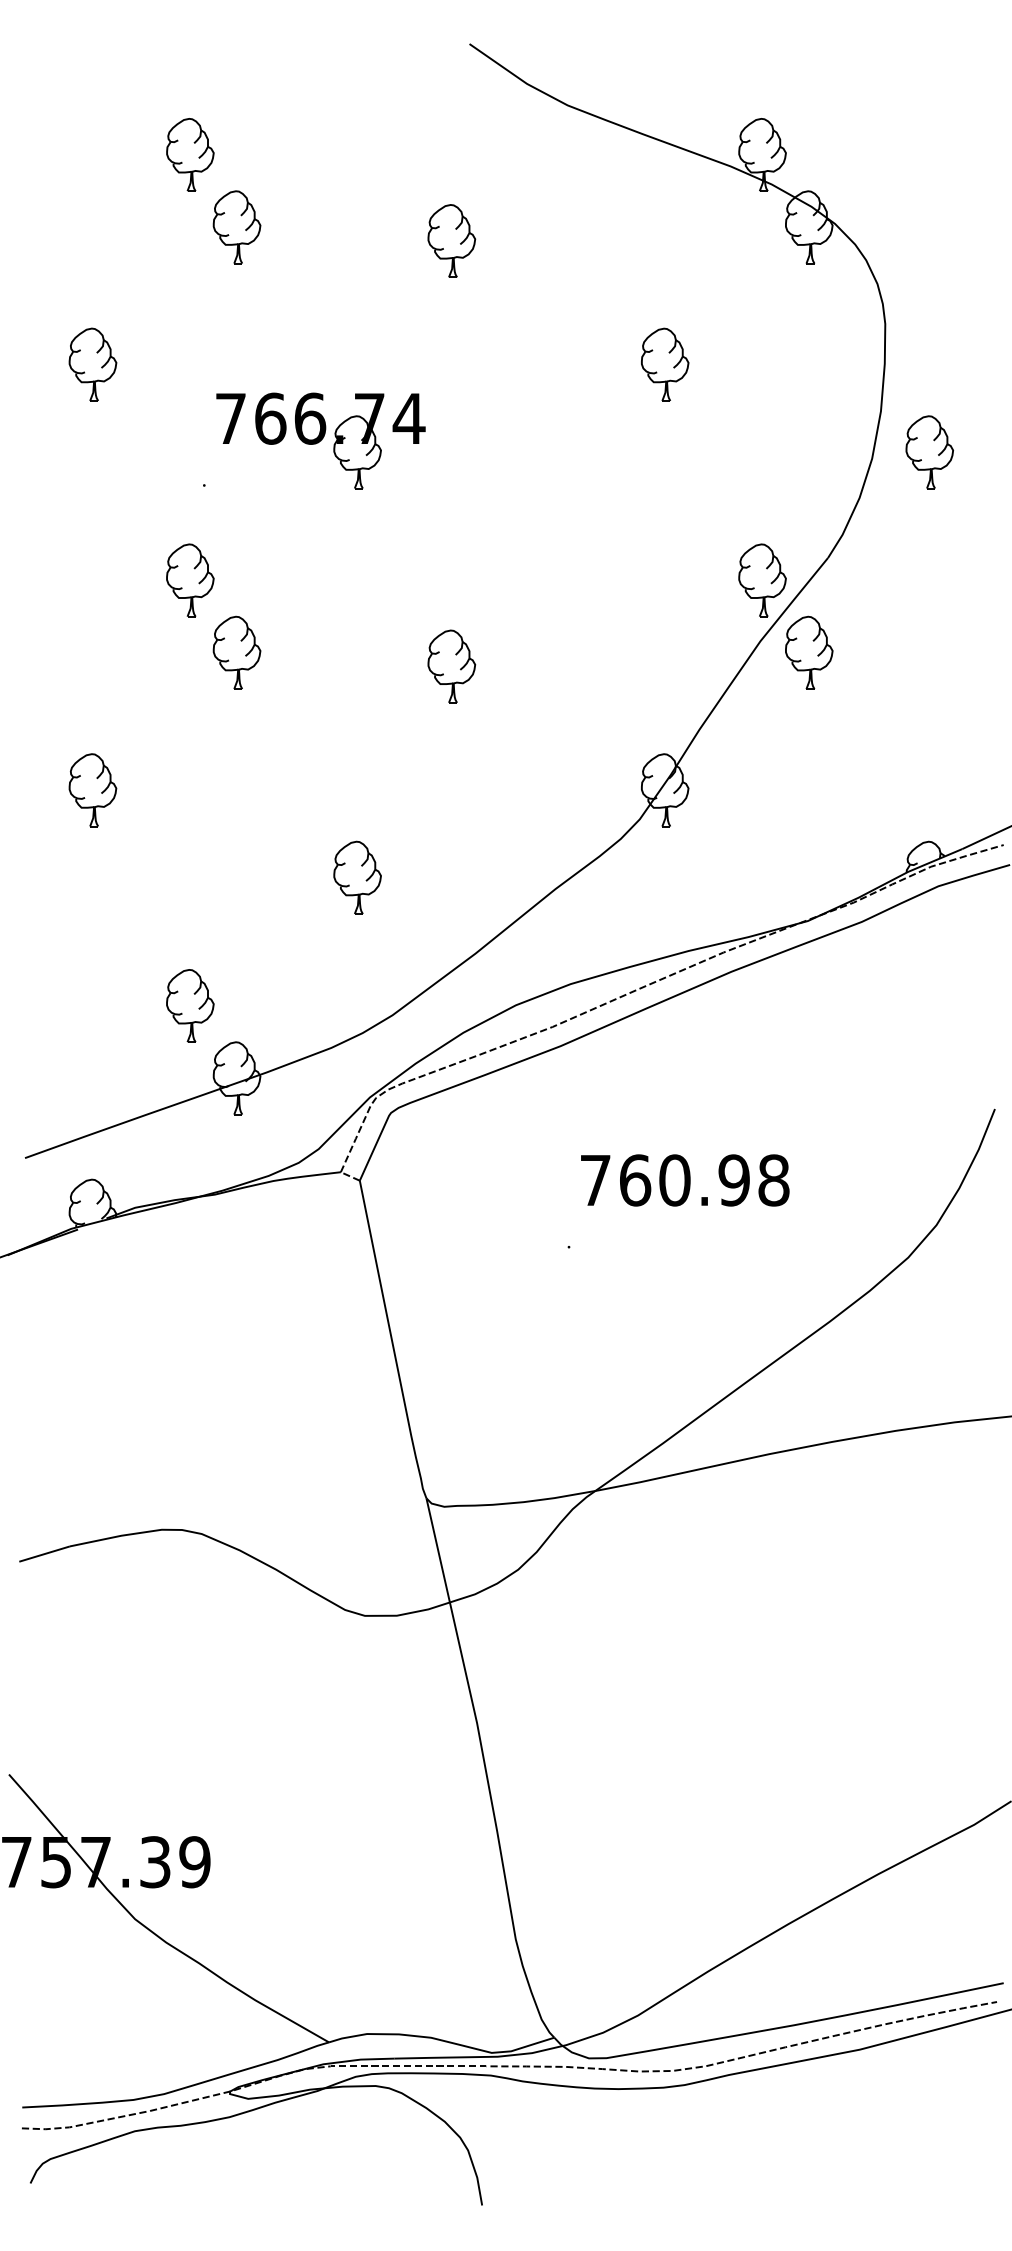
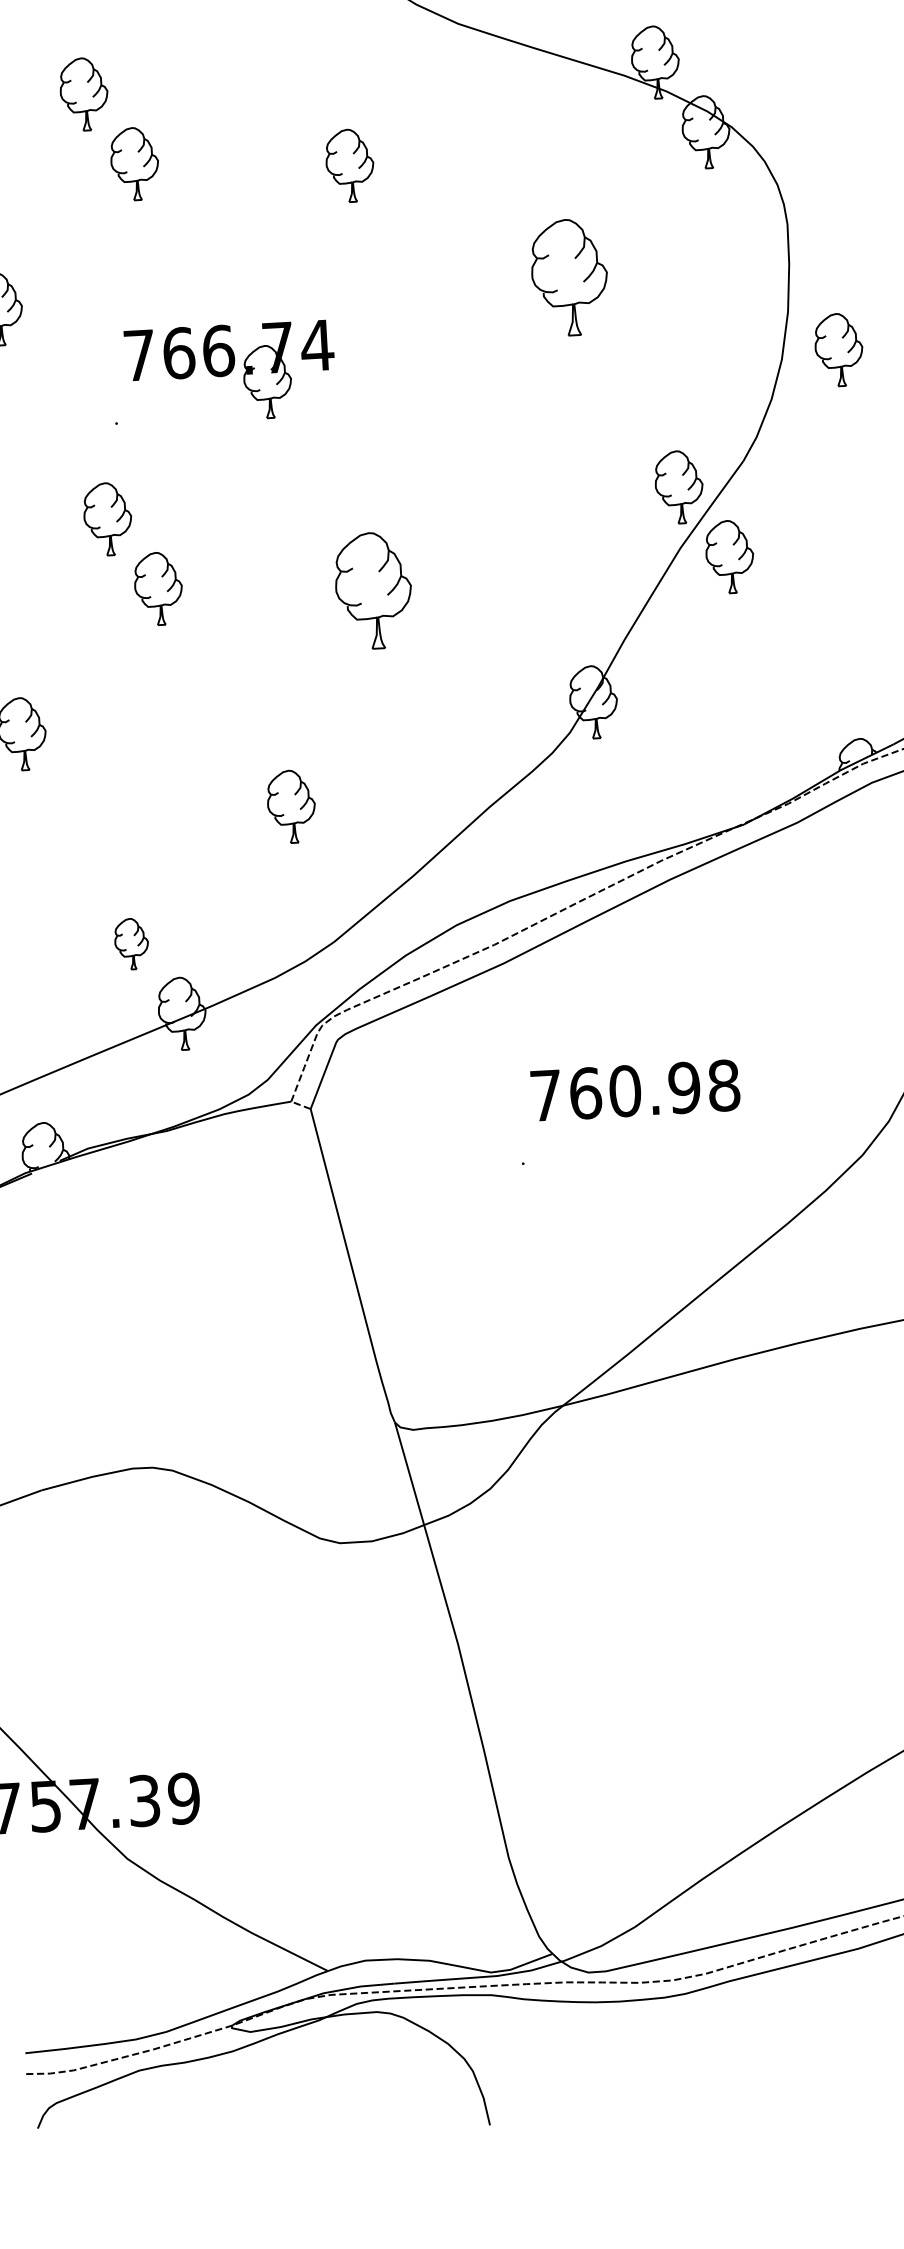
part: (665, 364) -> (570, 277), size x1.6
part: (451, 666) -> (373, 590), size x1.6
part: (190, 1005) -> (131, 943), size x0.7

